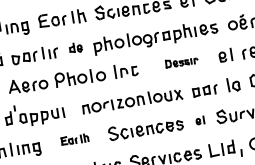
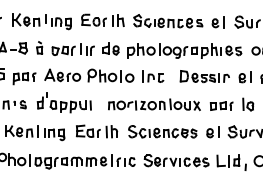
part: (75, 47) -> (110, 48), size x1.43
part: (181, 61) -> (204, 76), size x1.67
part: (199, 120) -> (212, 132), size x1.67
part: (75, 139) -> (97, 131), size x1.67

